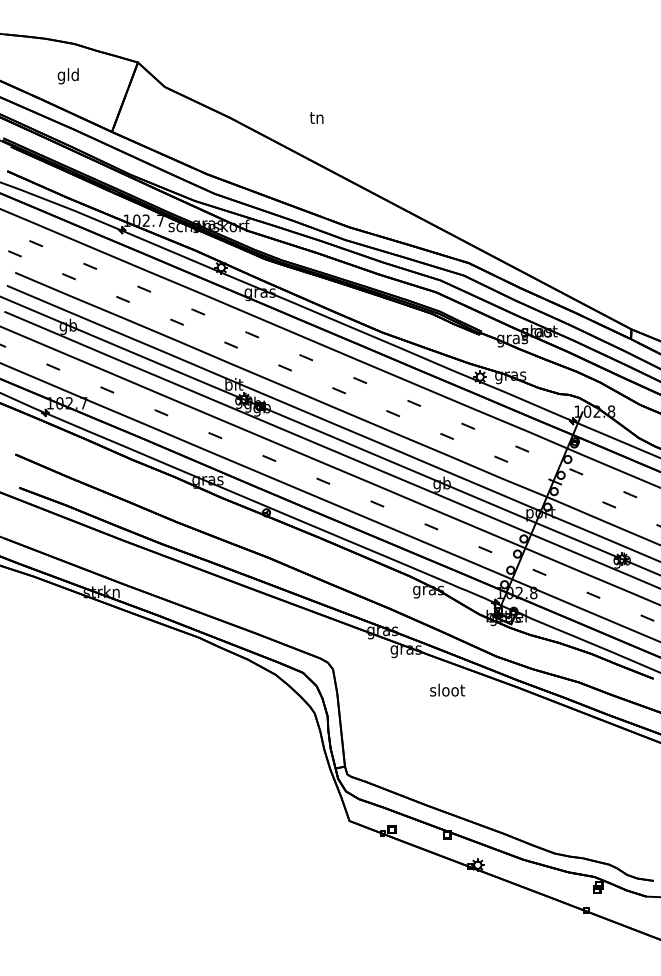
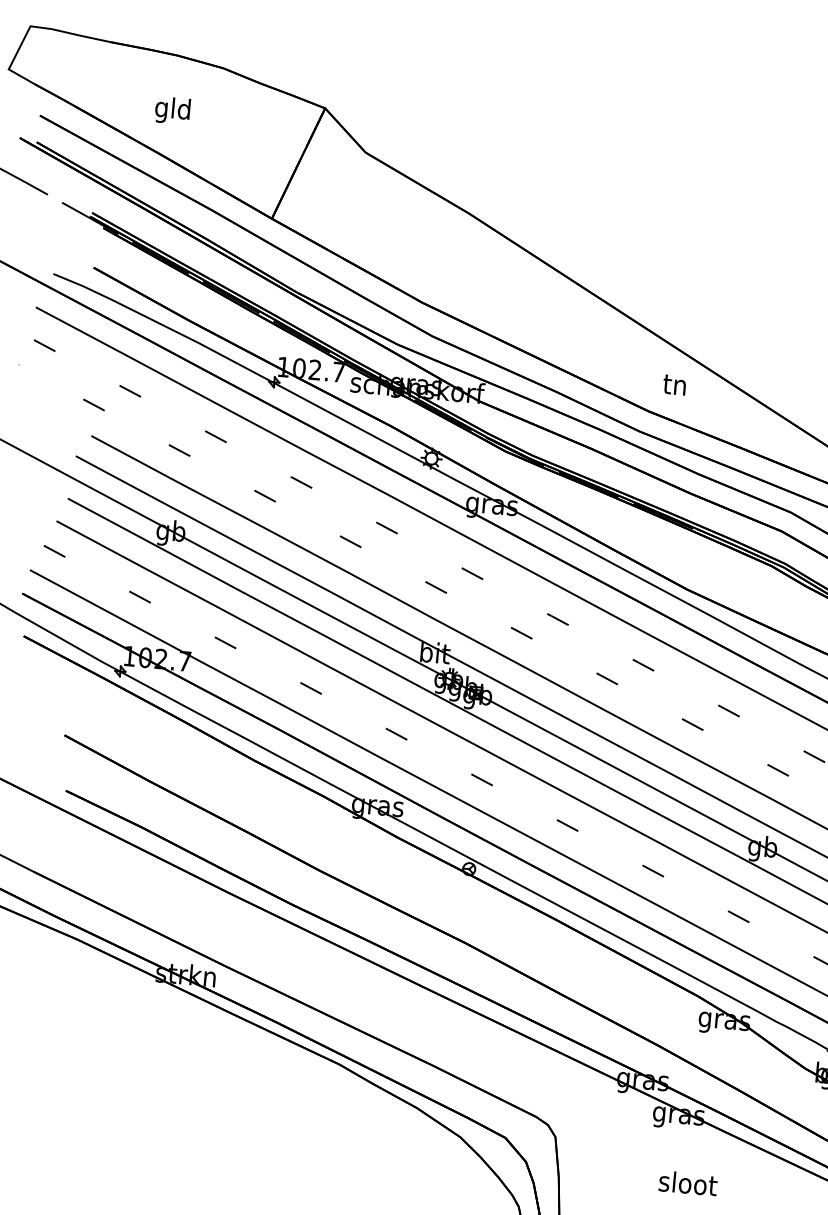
text: (67, 76) -> (171, 110), moved
text: (316, 117) -> (674, 384), moved
text: (447, 689) -> (688, 1182), moved

